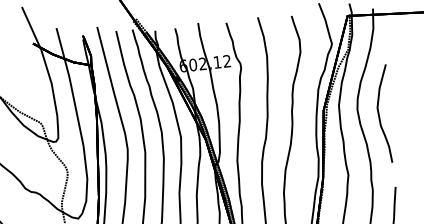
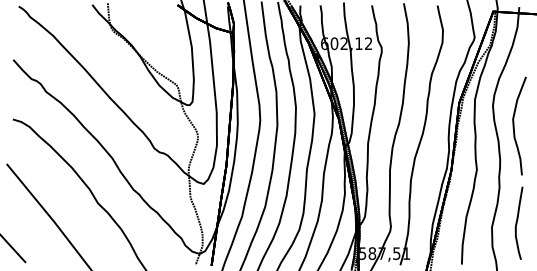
curve: (379, 113) -> (514, 125), moved

